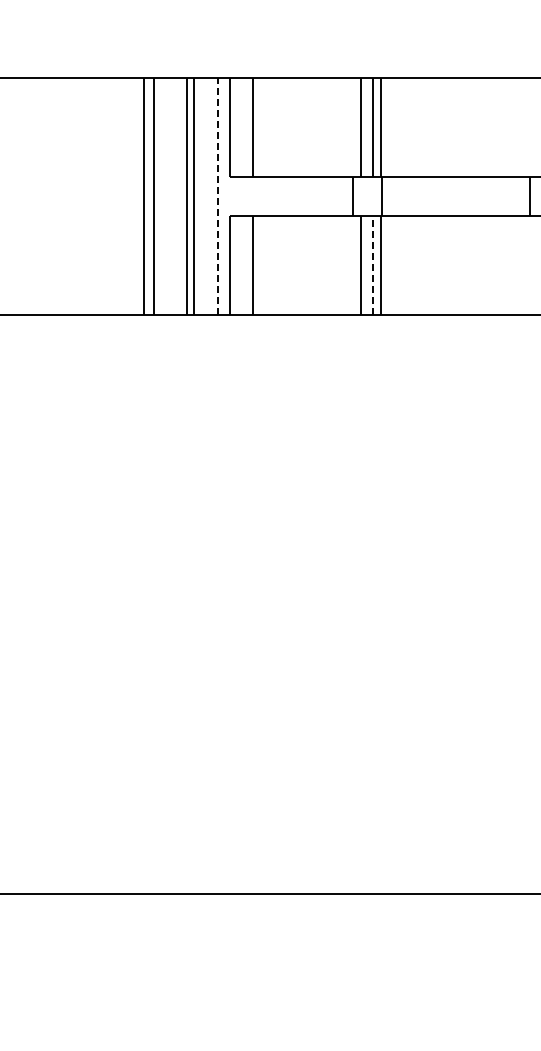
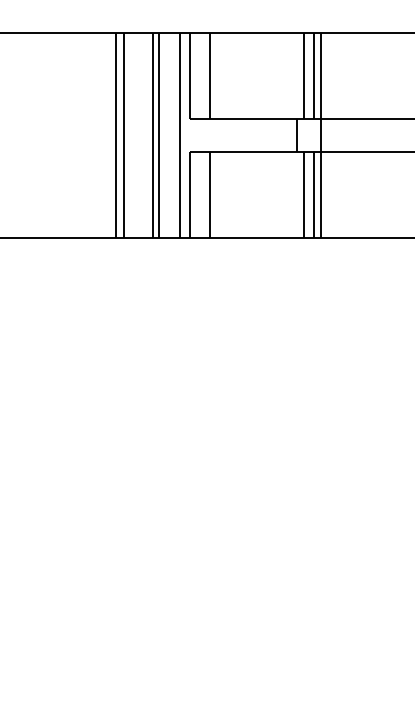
line: (217, 196) -> (179, 135), dashed -> solid
line: (373, 265) -> (314, 194), dashed -> solid

